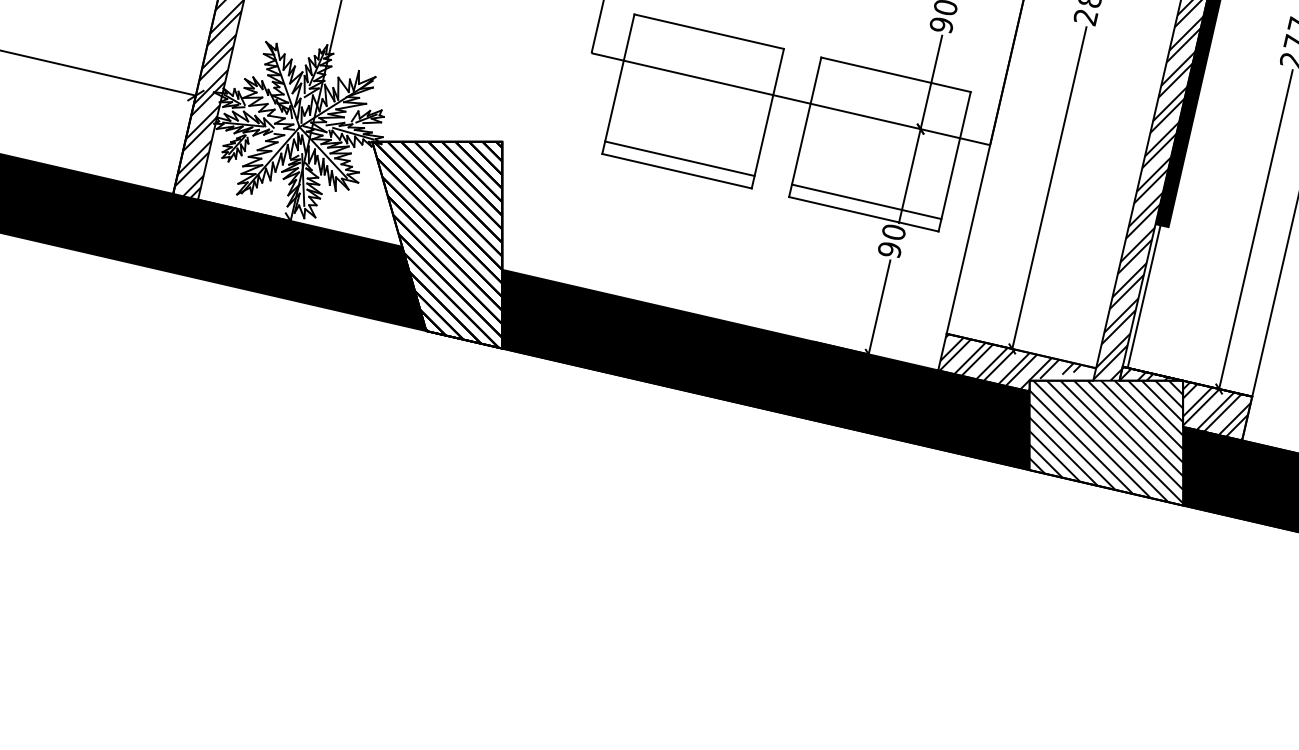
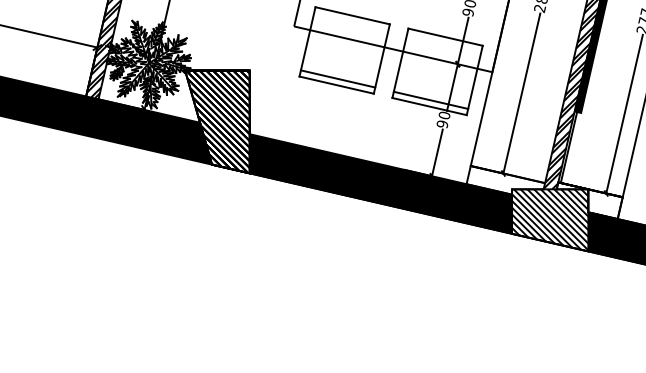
hatch: (1016, 362) -> (505, 180), removed
hatch: (1185, 403) -> (589, 200), removed

